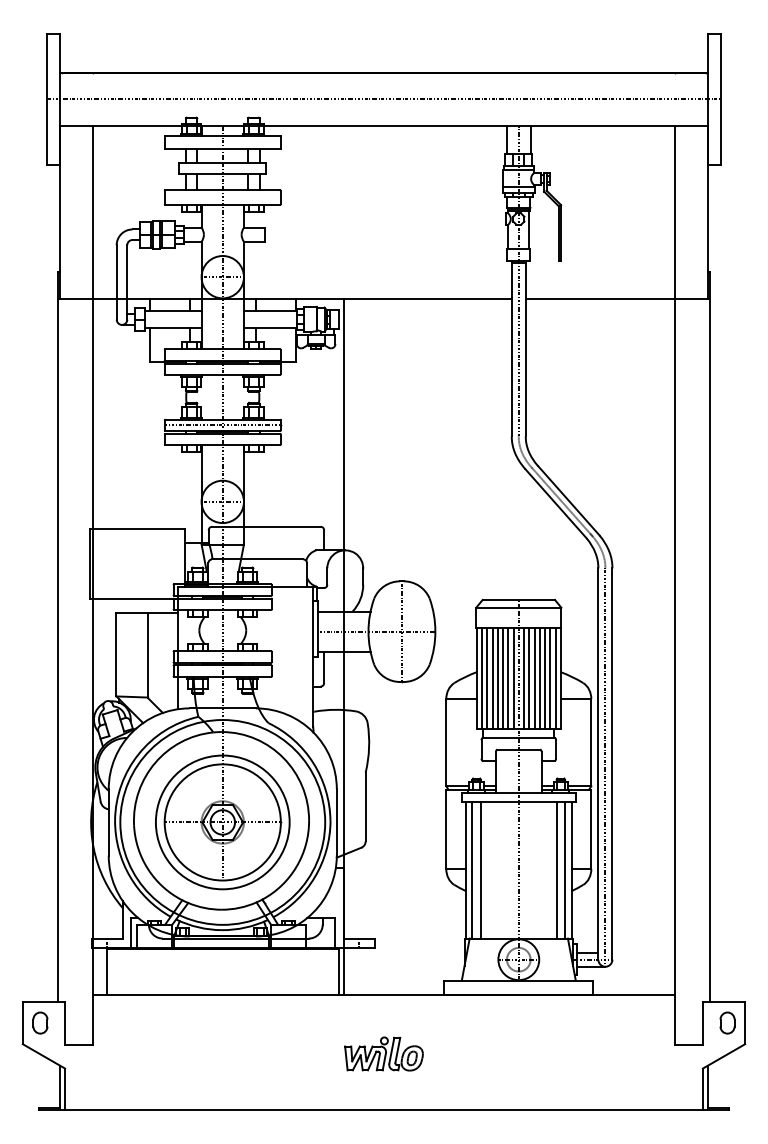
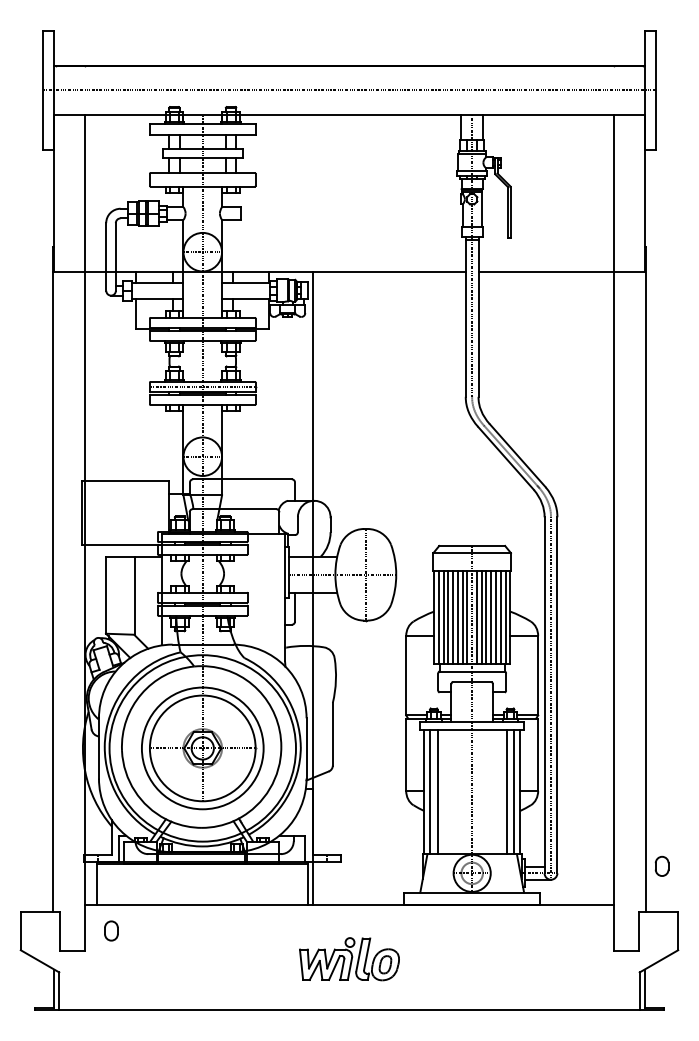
part: (40, 1022) -> (111, 930), moved
part: (727, 1022) -> (662, 865), moved
part: (383, 1053) -> (349, 958), size x1.4

